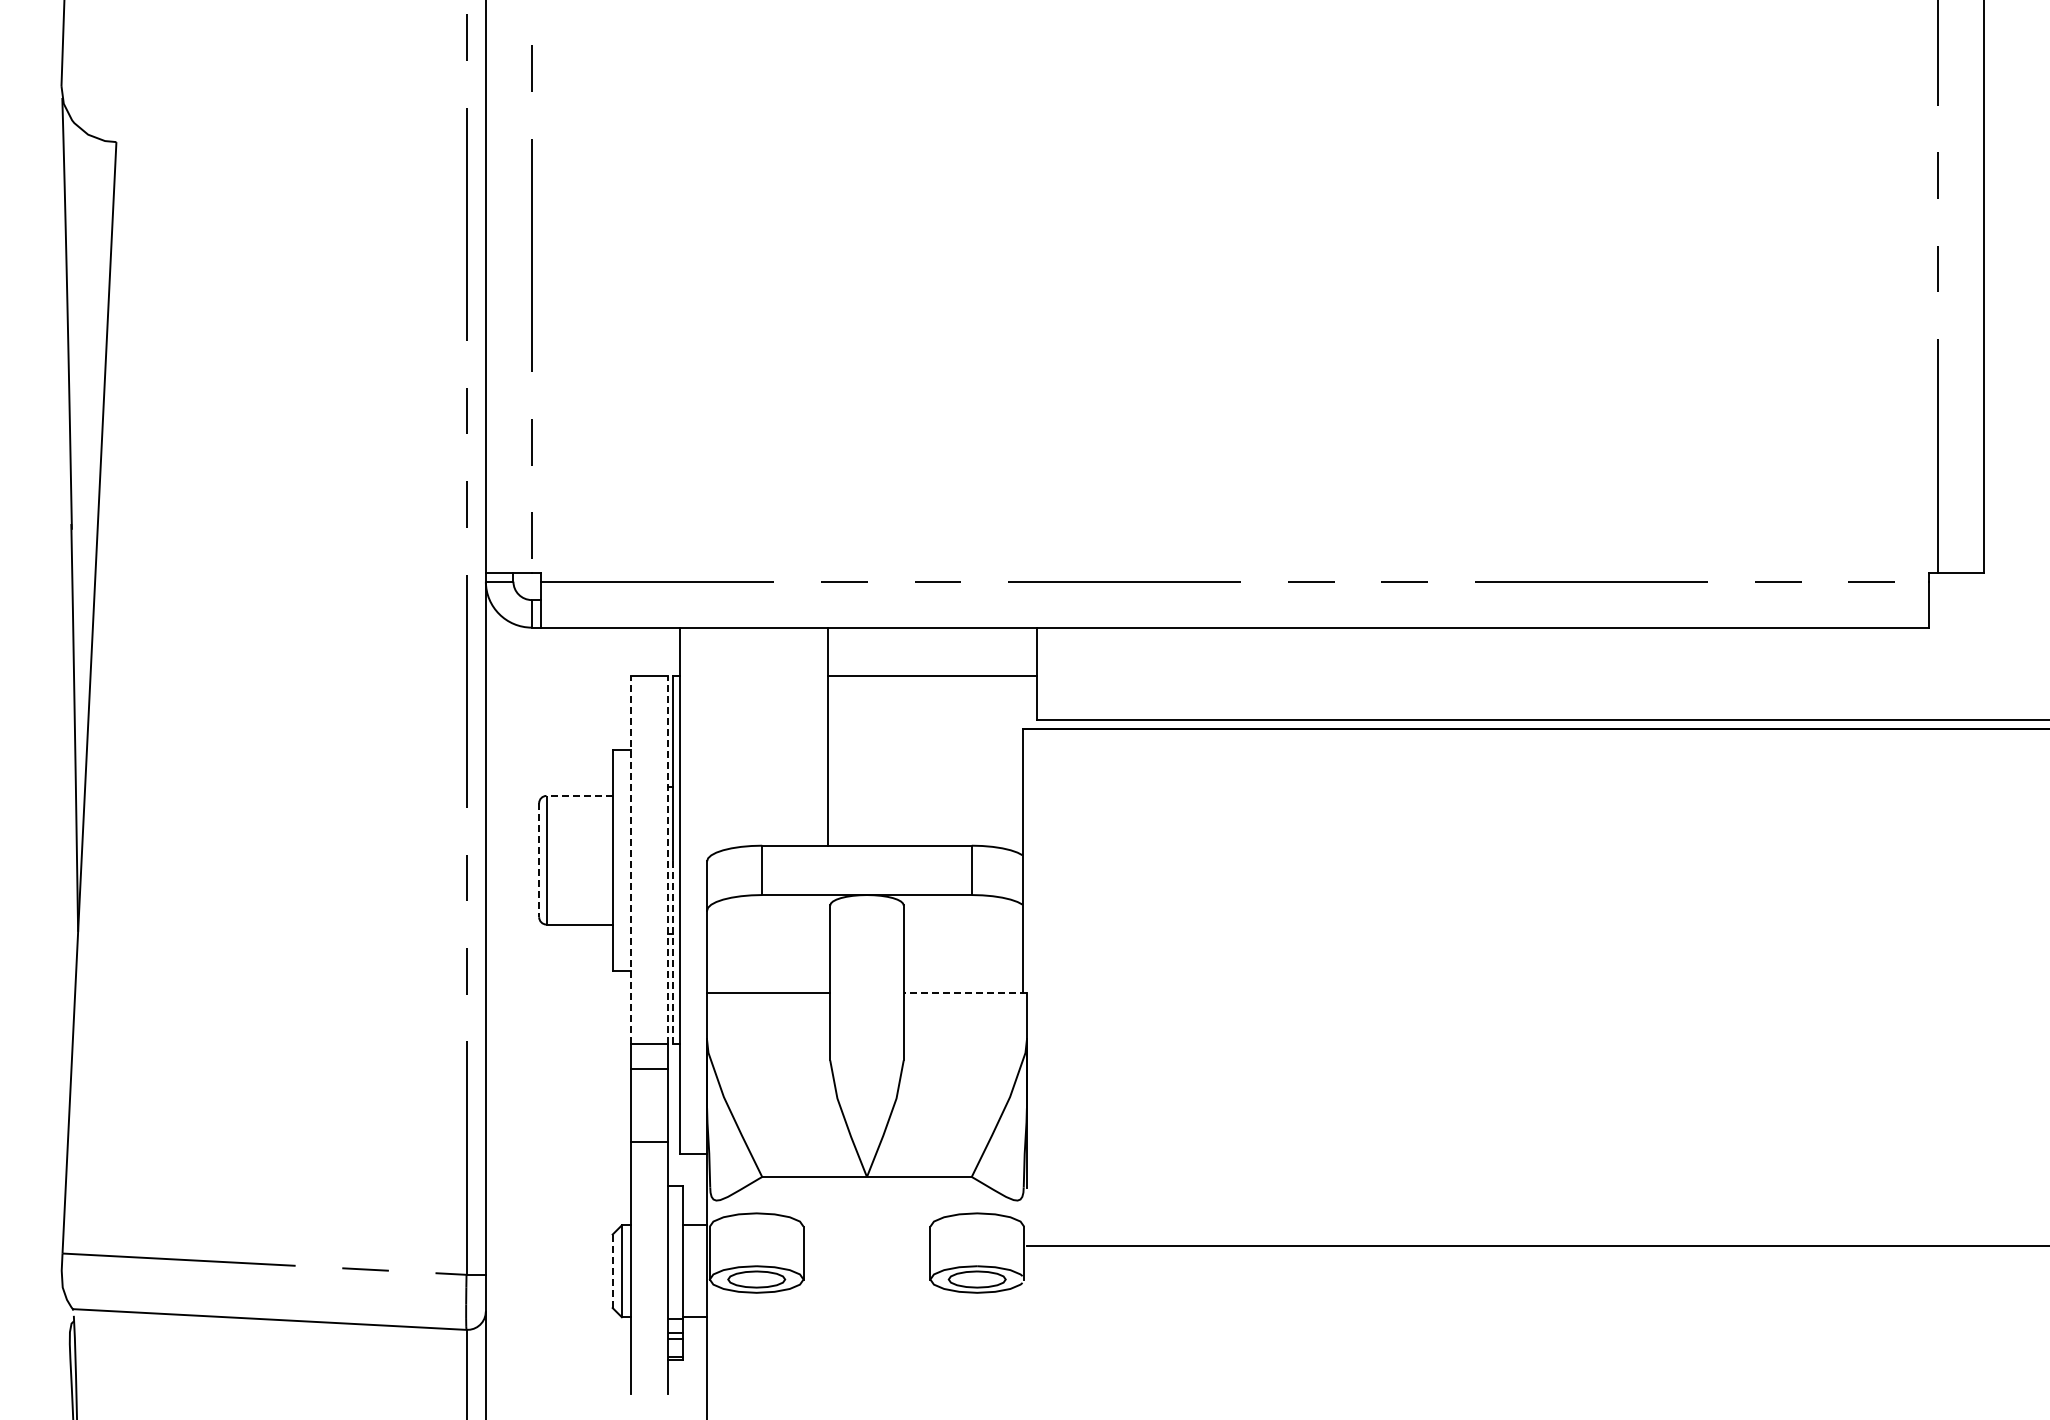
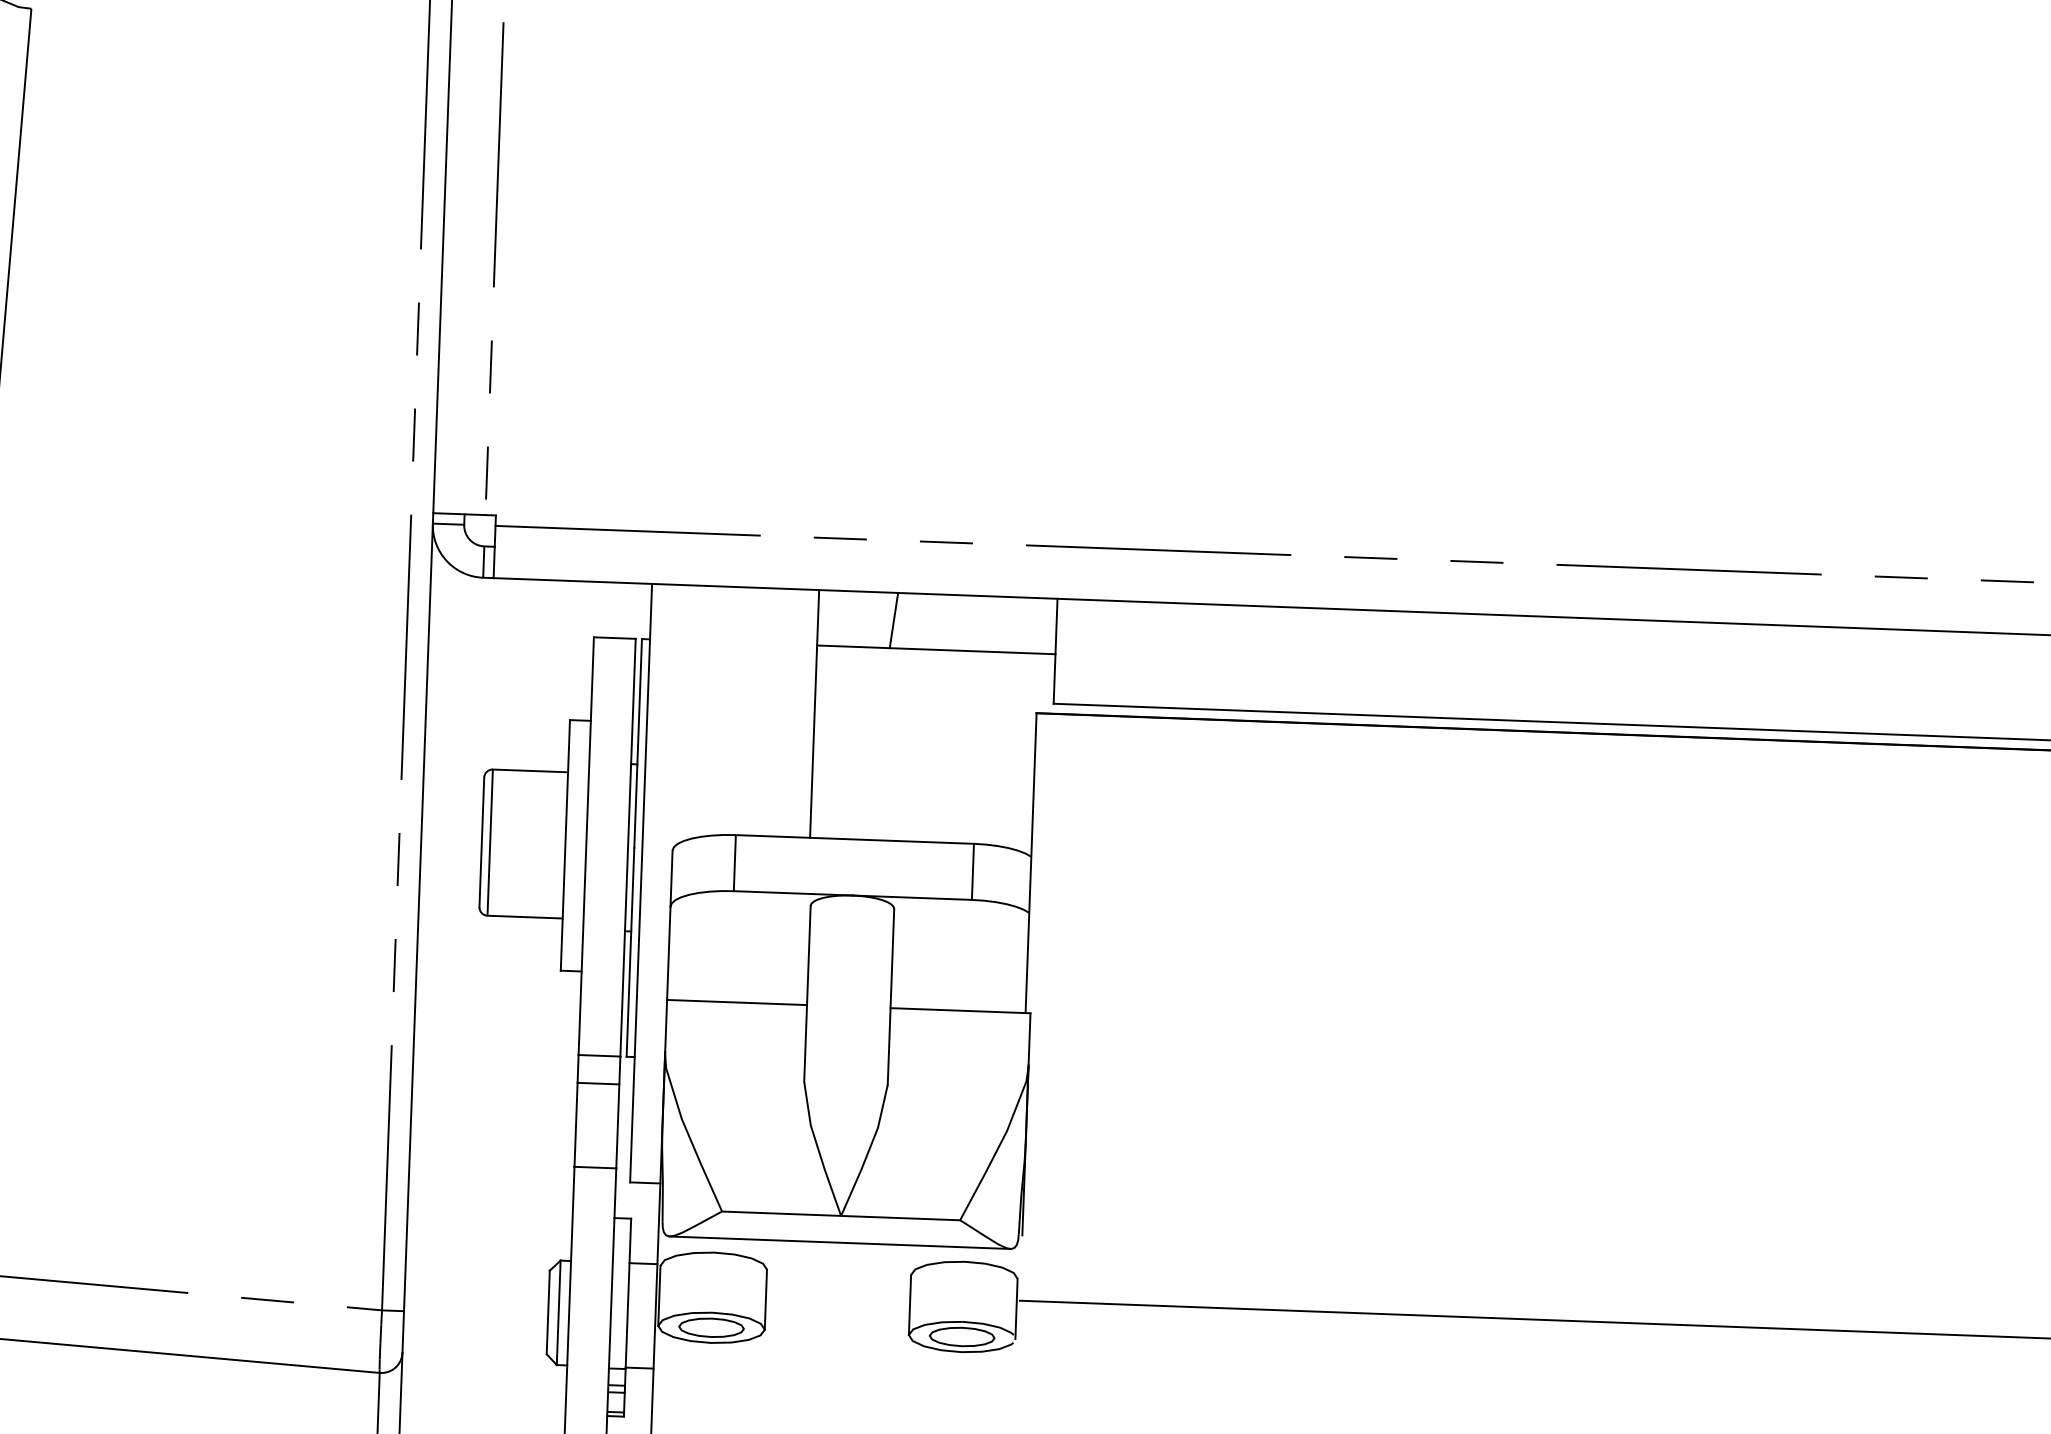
line: (894, 651) -> (894, 619), added
line: (579, 795) -> (530, 770), dashed -> solid
line: (539, 860) -> (482, 842), dashed -> solid
line: (631, 860) -> (586, 846), dashed -> solid
line: (667, 860) -> (627, 847), dashed -> solid
line: (673, 952) -> (630, 952), dashed -> solid
line: (965, 992) -> (960, 1010), dashed -> solid
line: (866, 1200) -> (839, 1242), added
line: (612, 1271) -> (548, 1312), dashed -> solid

